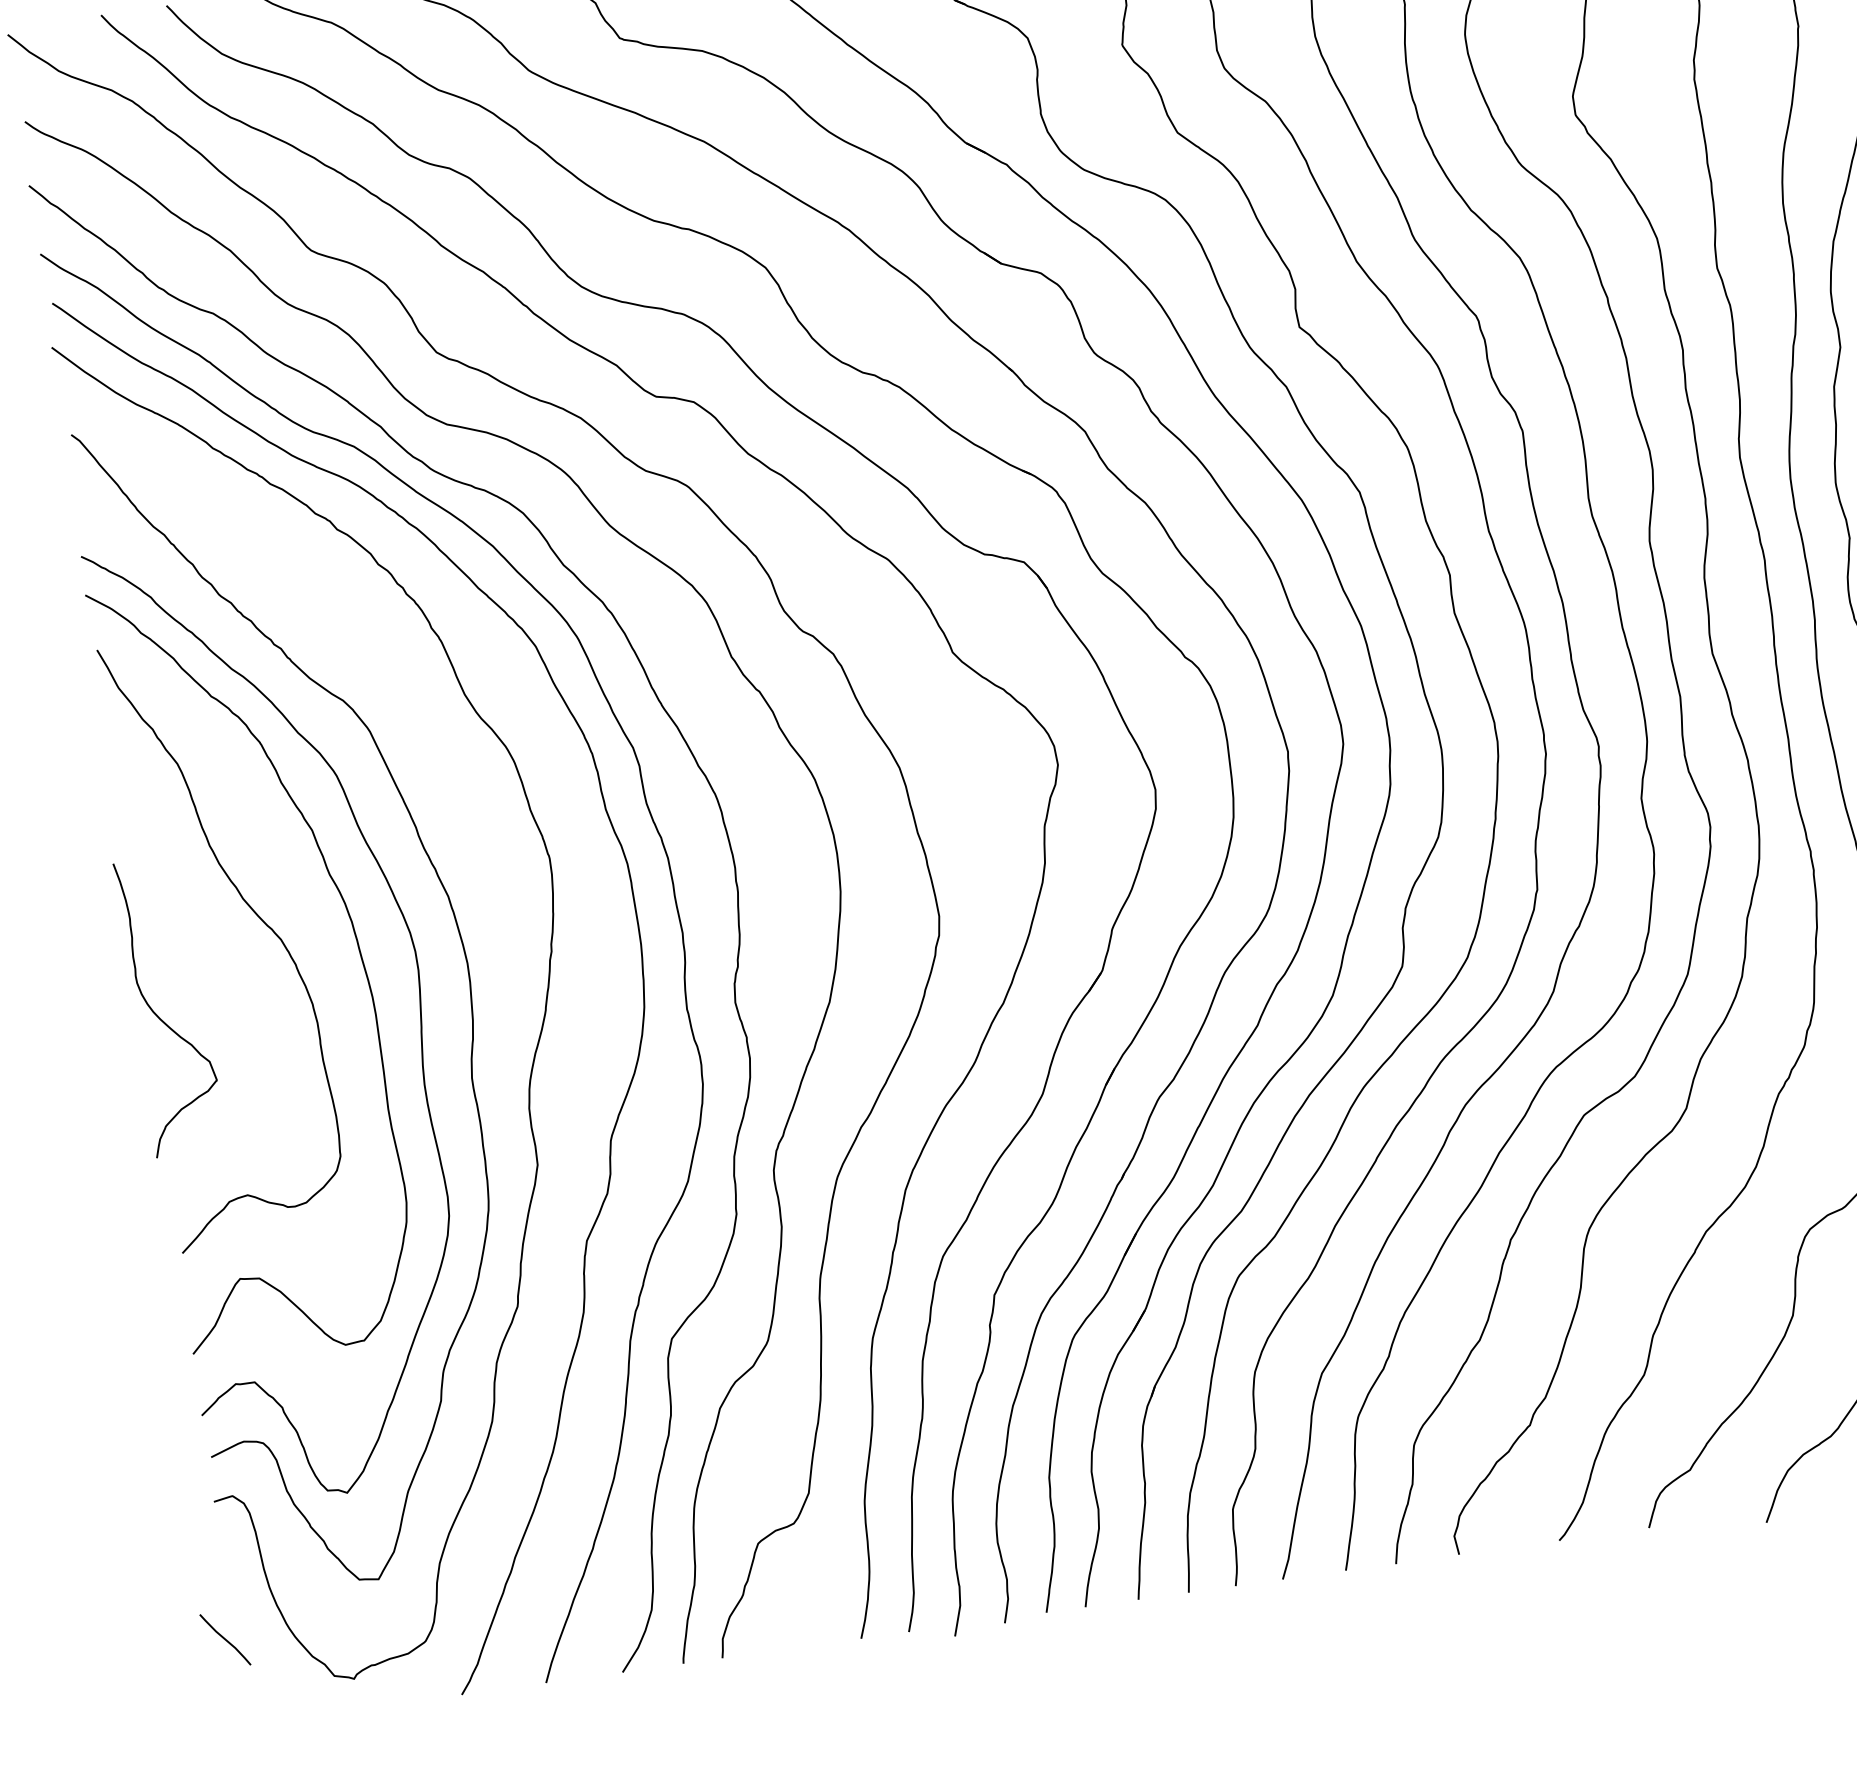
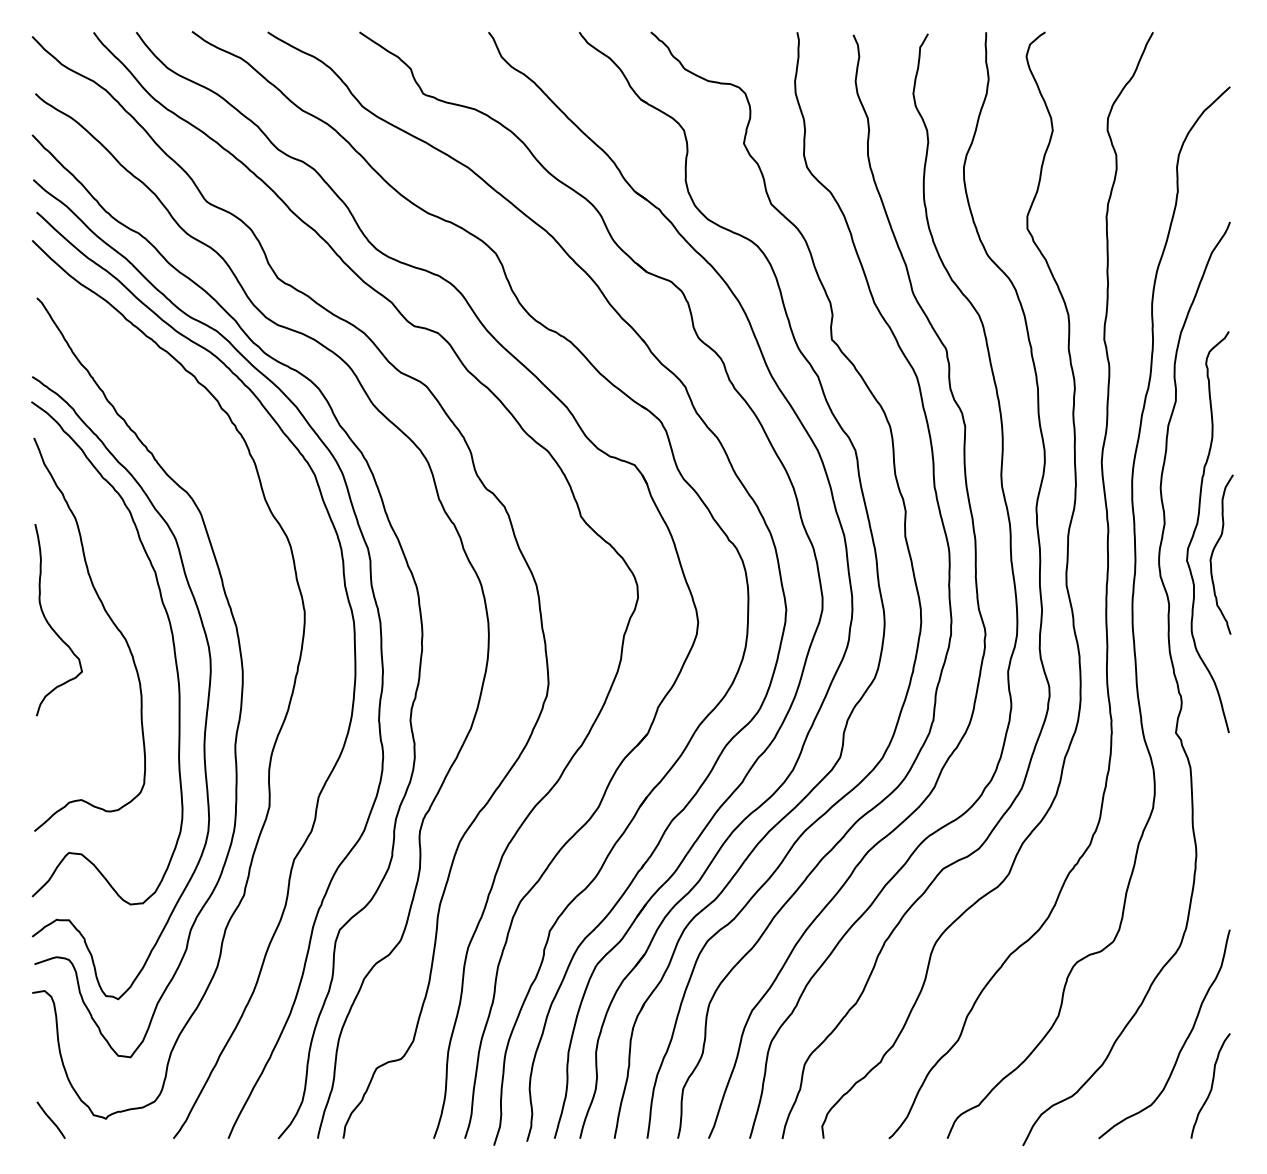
curve: (158, 1014) -> (50, 624), moved
line: (224, 1638) -> (50, 1119), moved

